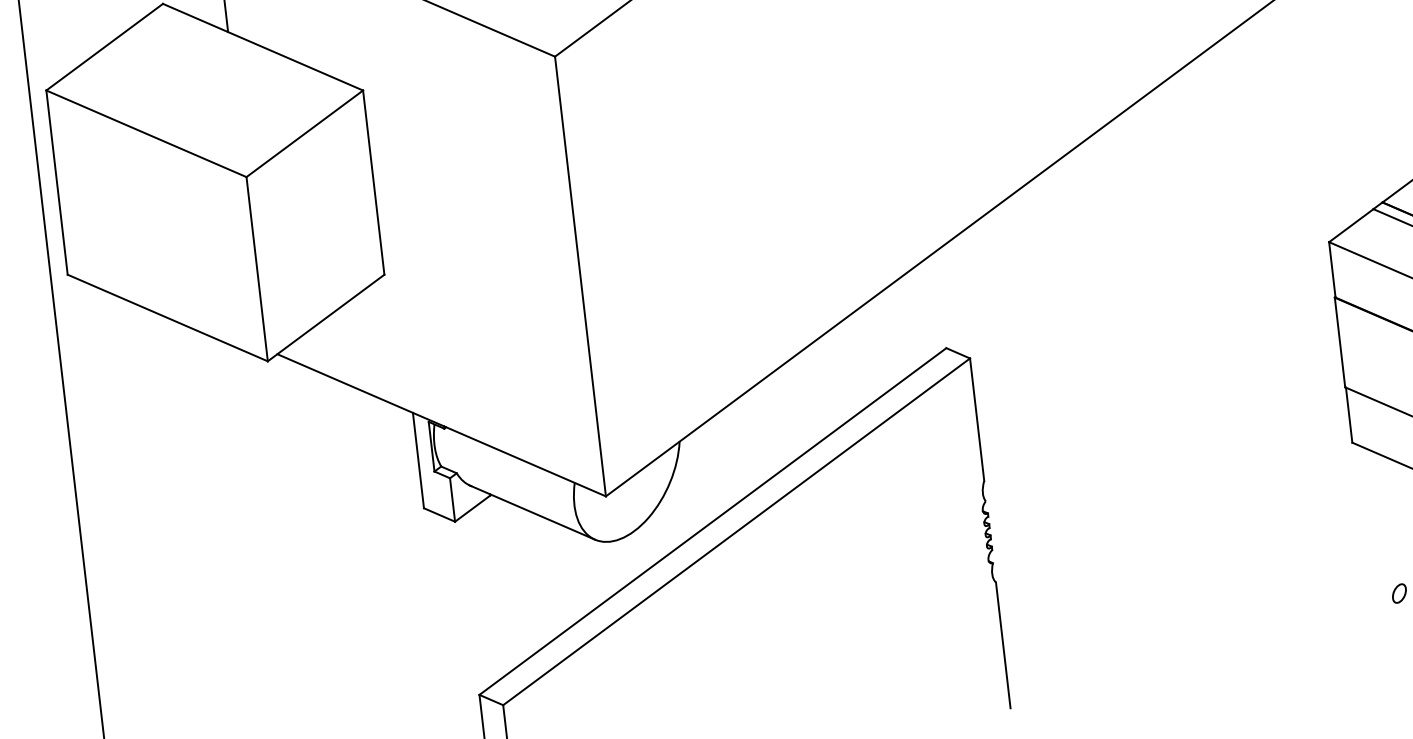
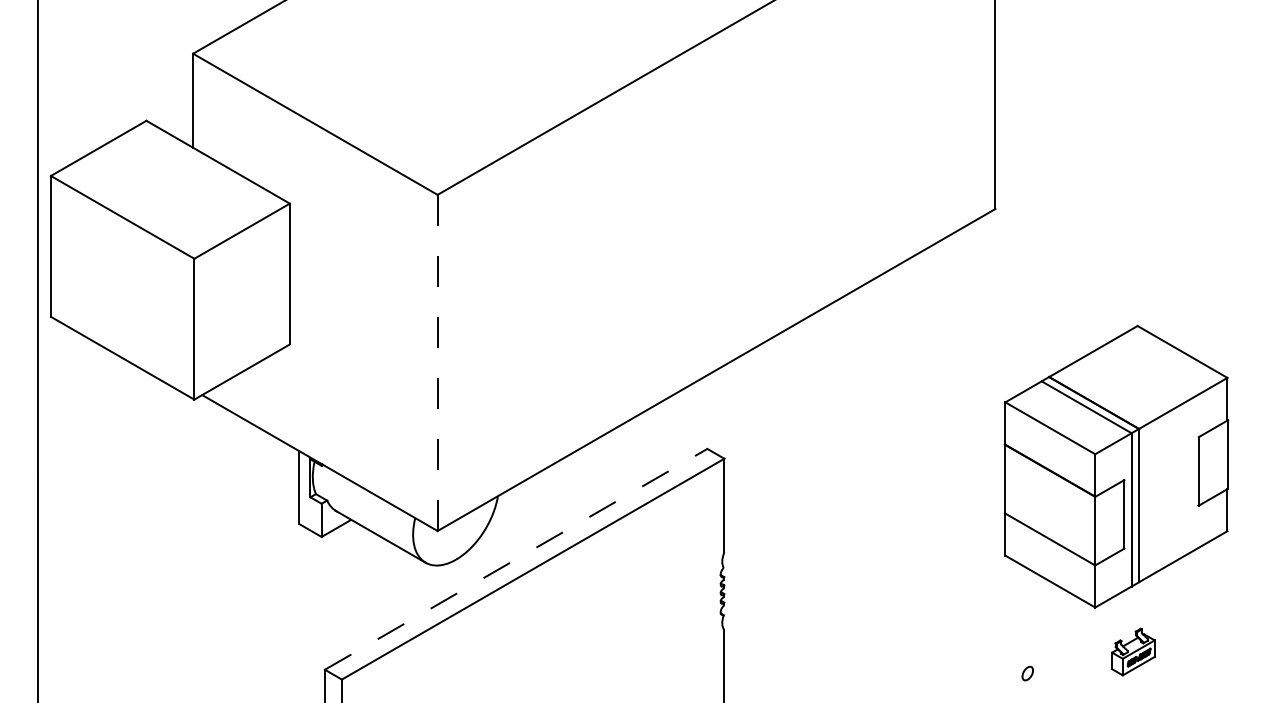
line: (580, 275) -> (437, 362), solid -> dashed
line: (713, 521) -> (516, 559), solid -> dashed

